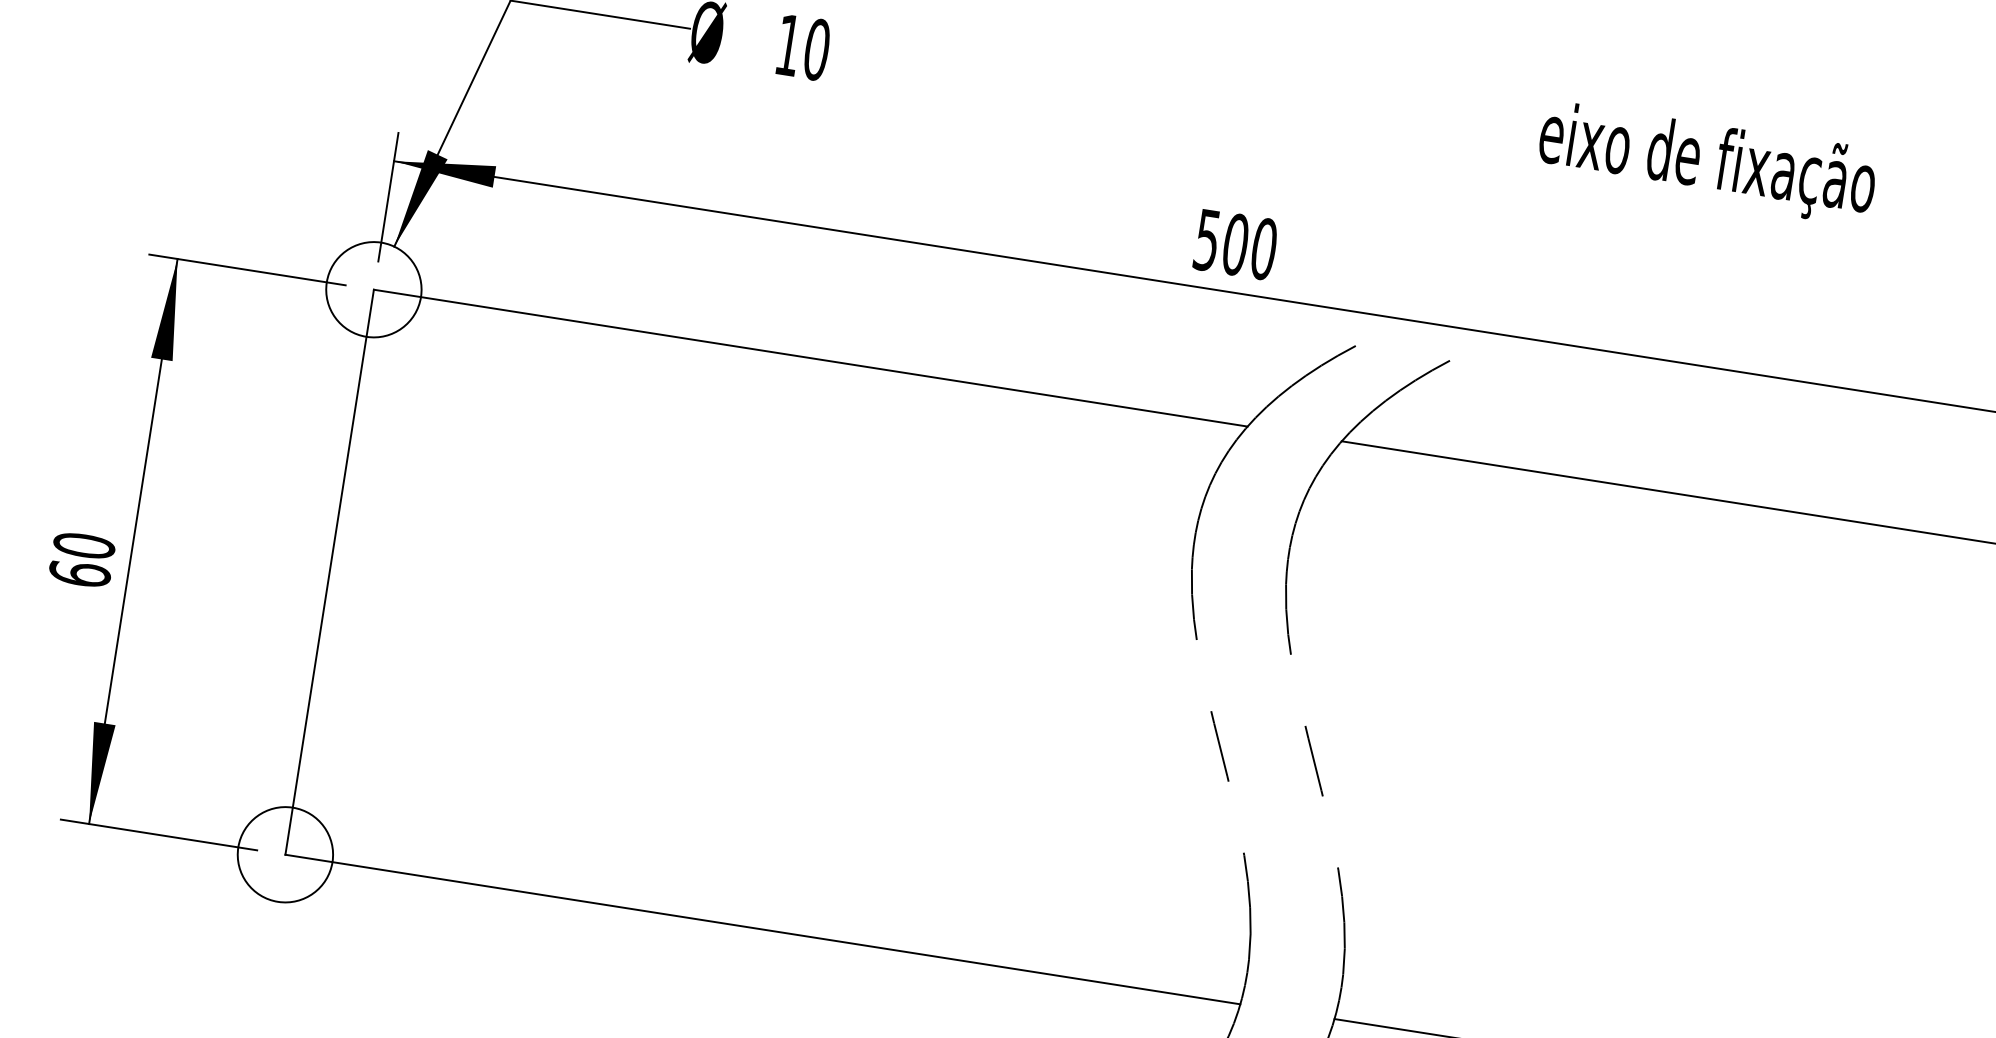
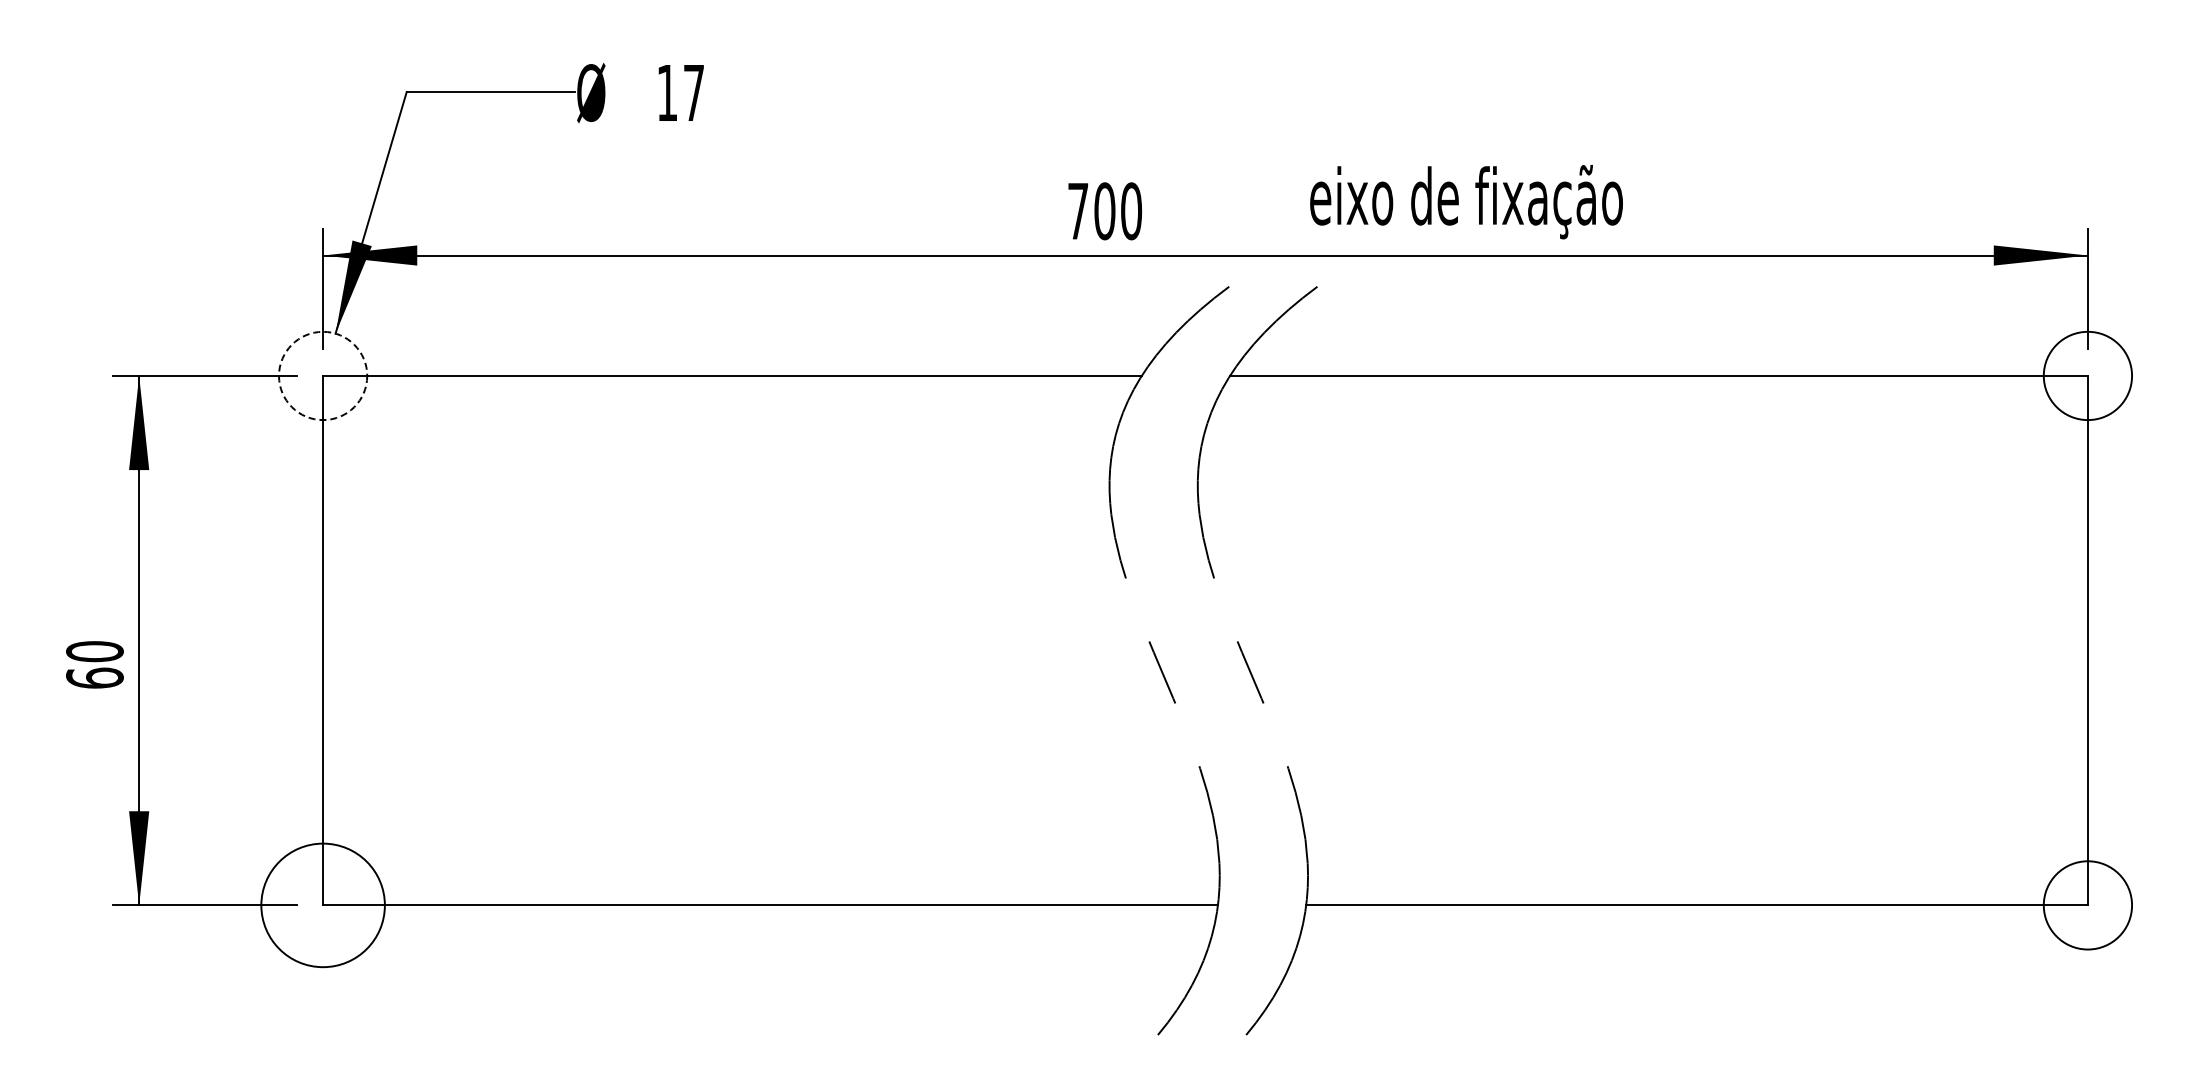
text: (816, 49) -> (693, 92), 10 -> 17
text: (1707, 163) -> (1466, 202), moved
text: (1207, 240) -> (1078, 211), 500 -> 700
circle: (374, 289) -> (323, 375), solid -> dashed
circle: (285, 854) -> (323, 905), size x1.4

